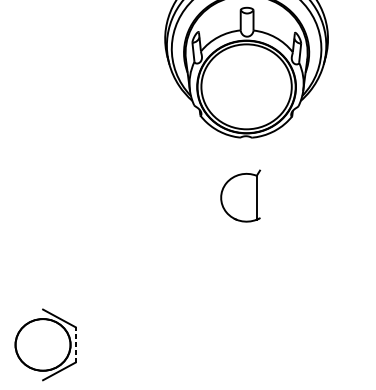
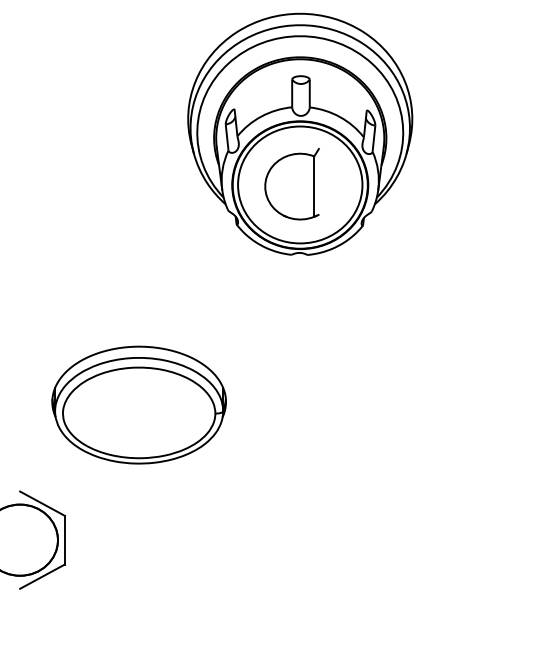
part: (240, 196) -> (291, 184), moved
part: (129, 246) -> (138, 404), added
line: (75, 344) -> (64, 539), dashed -> solid

